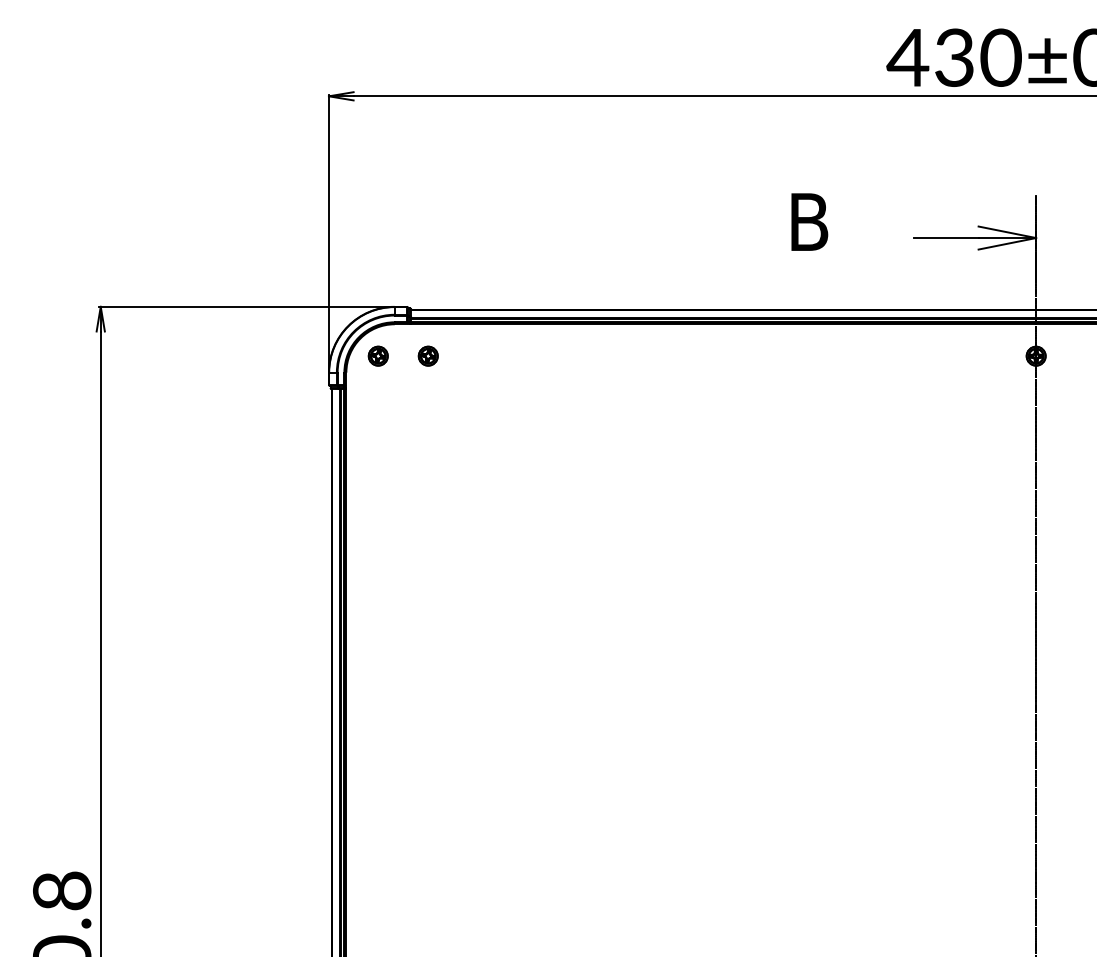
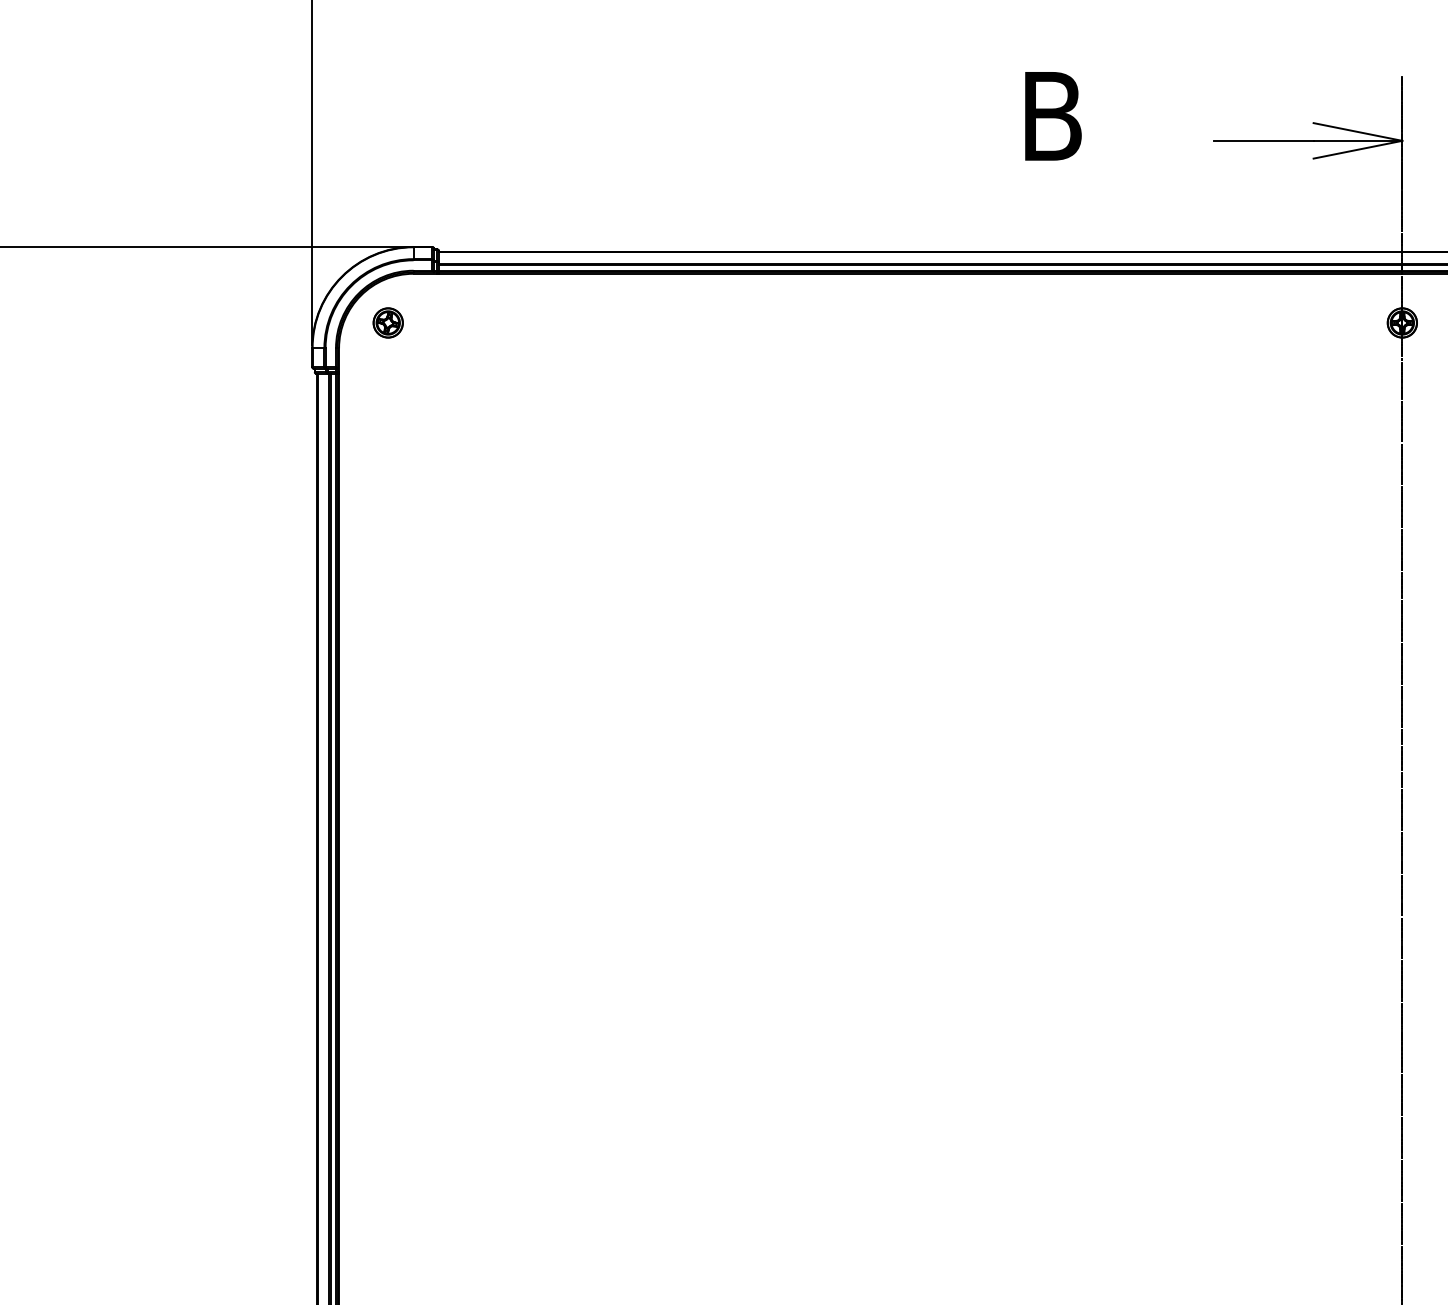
part: (427, 355) -> (464, 321), removed

